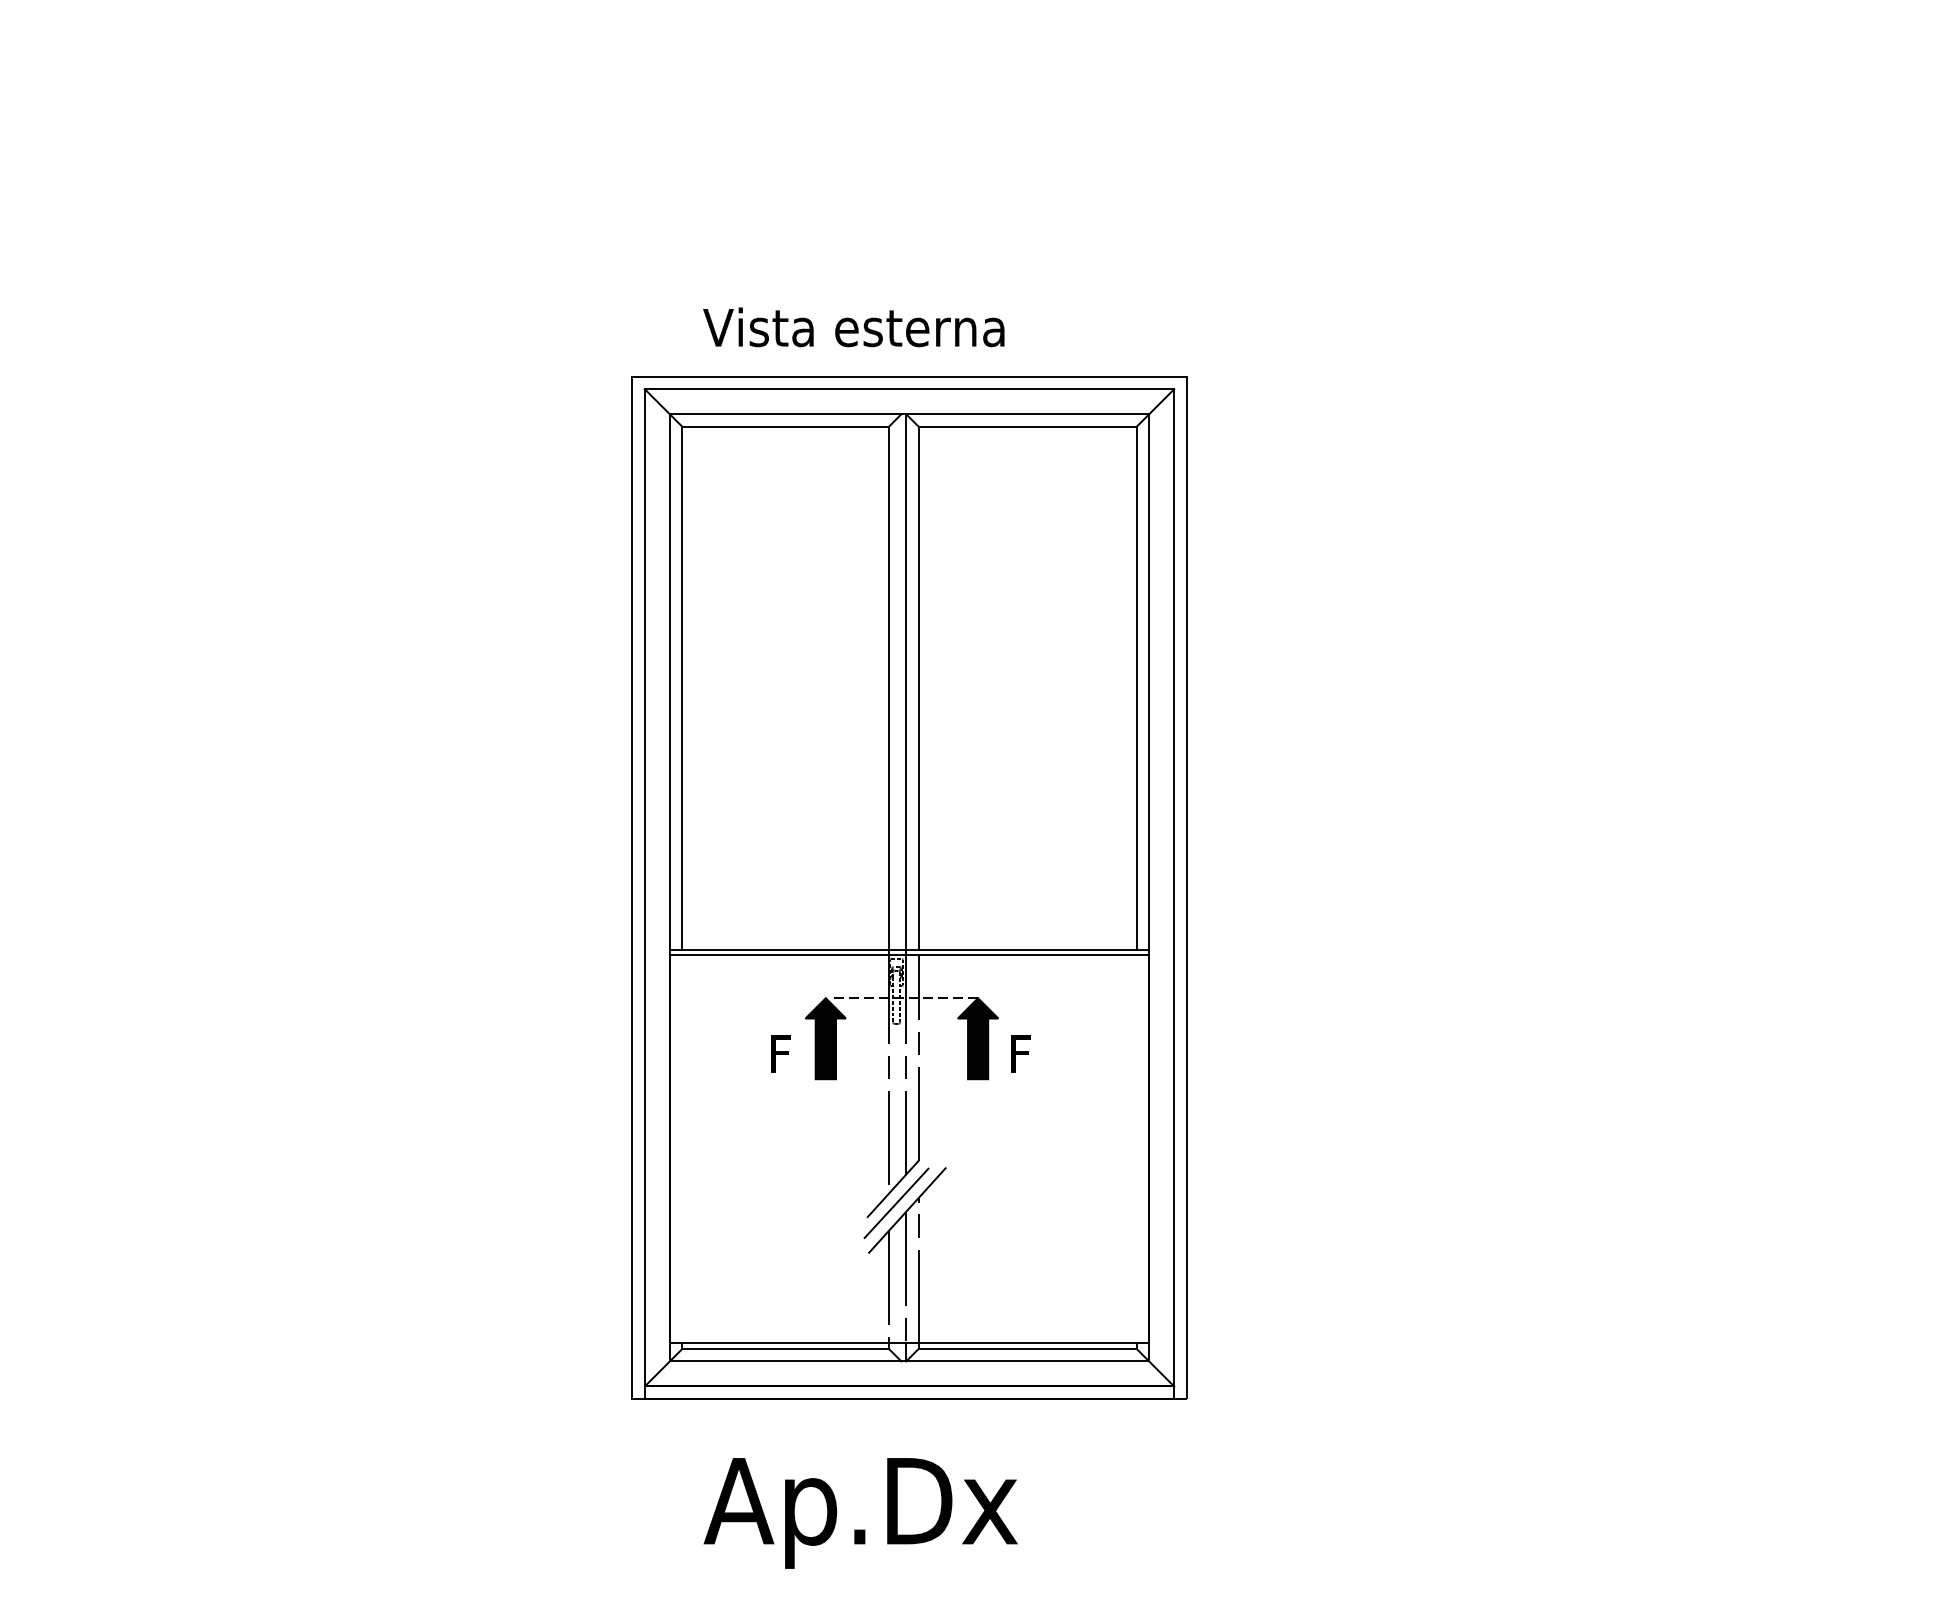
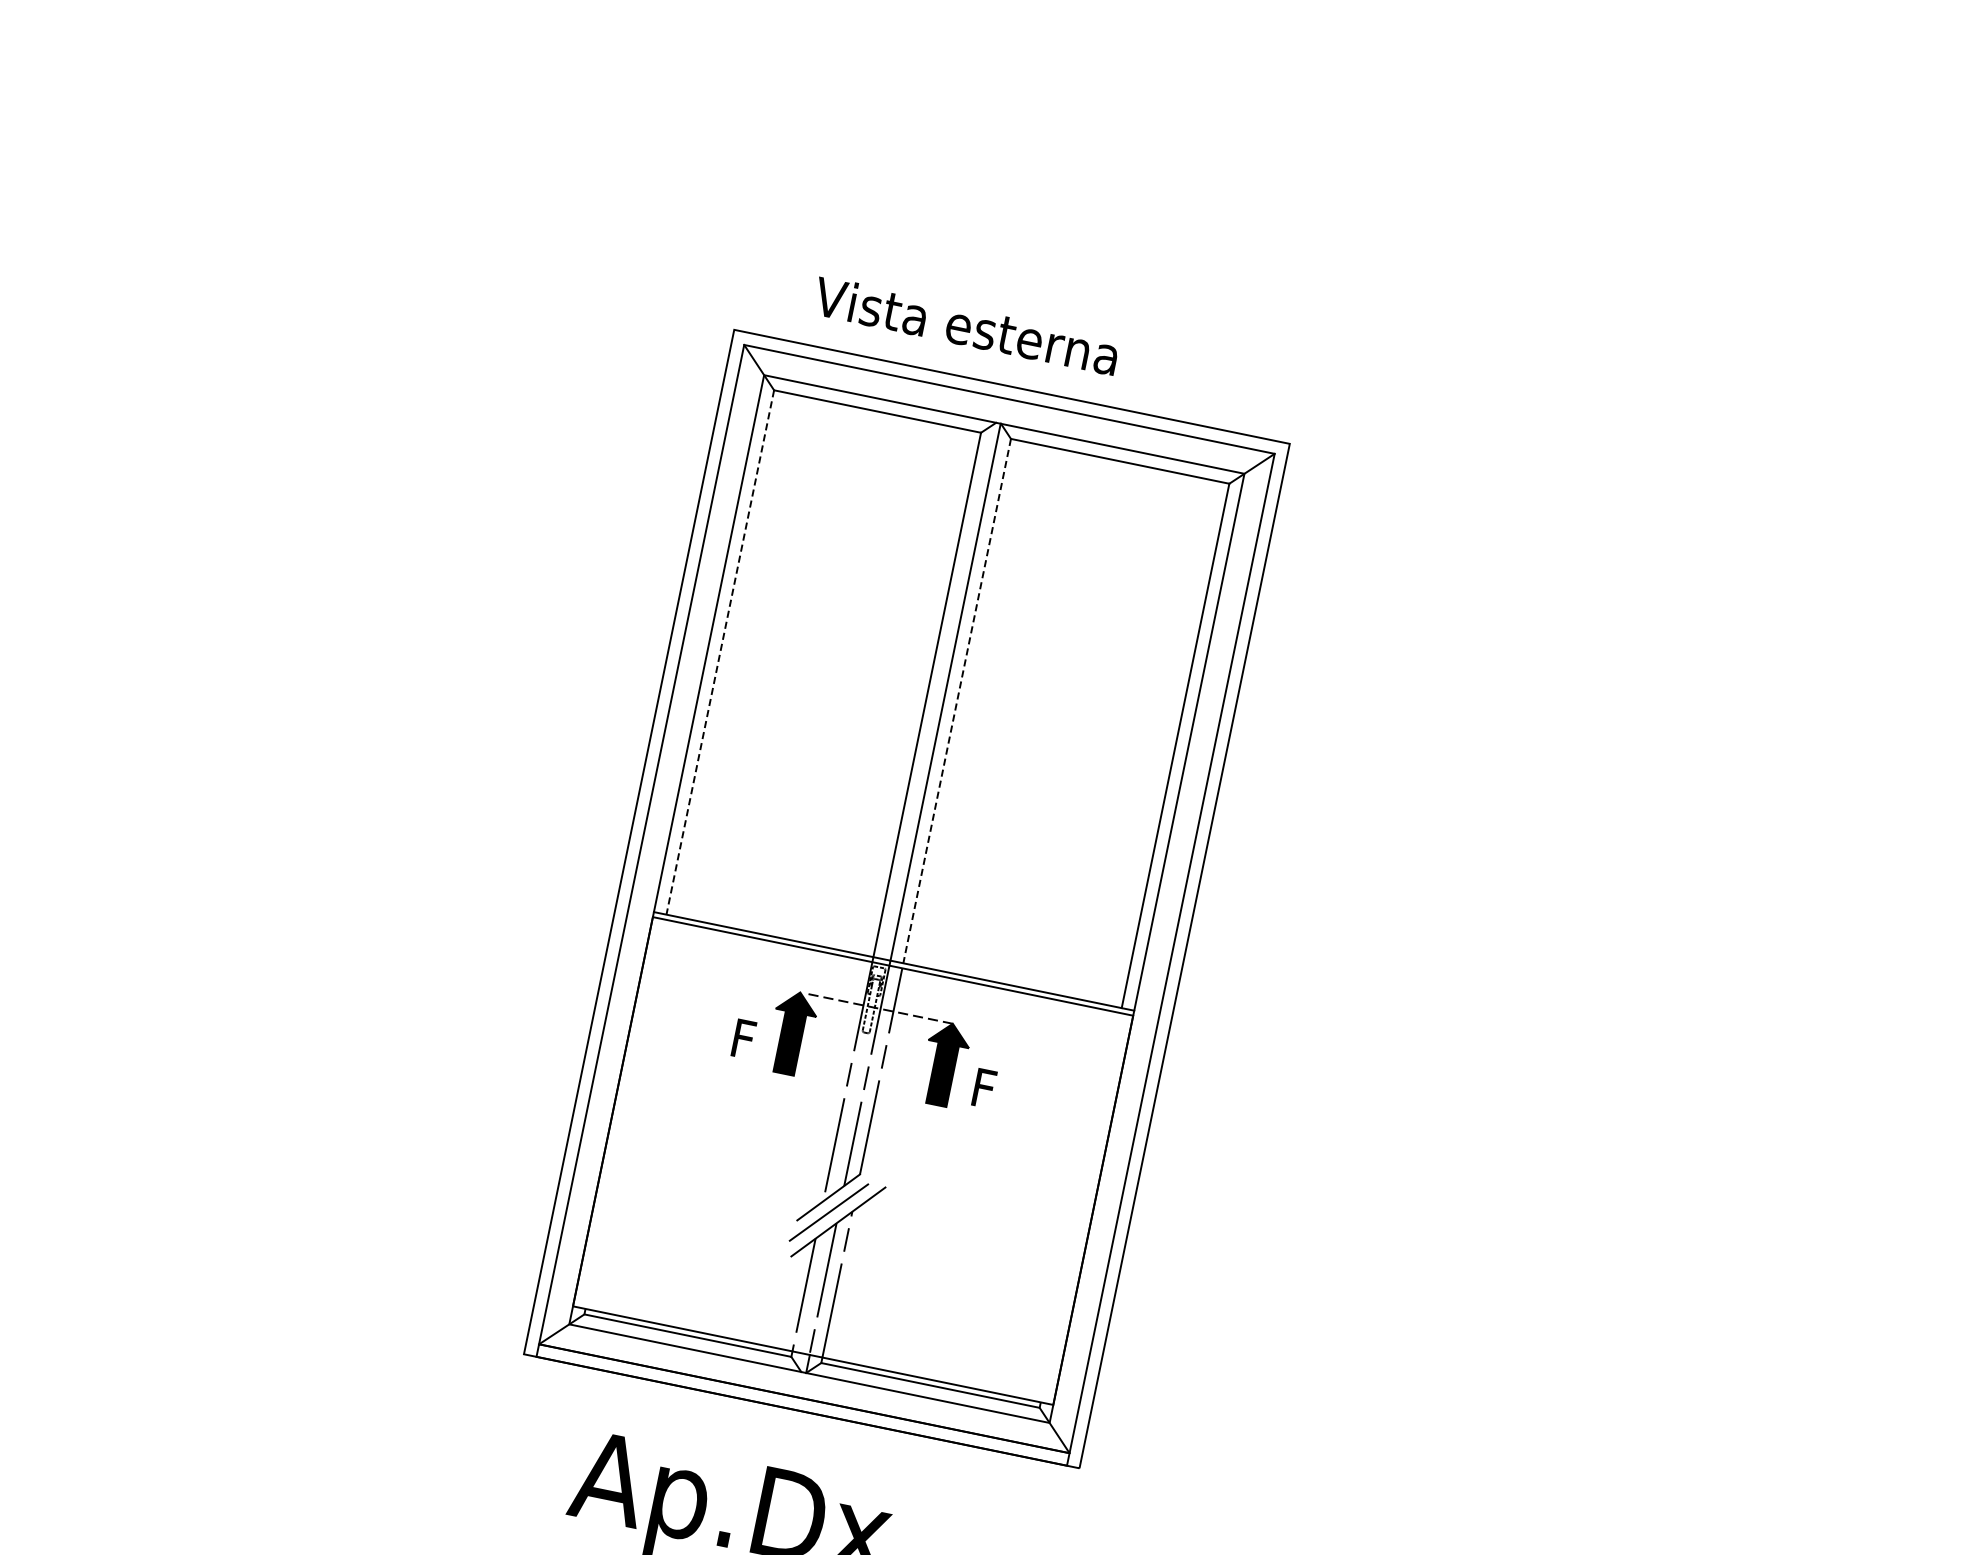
line: (682, 688) -> (720, 652), solid -> dashed
line: (918, 688) -> (956, 701), solid -> dashed

